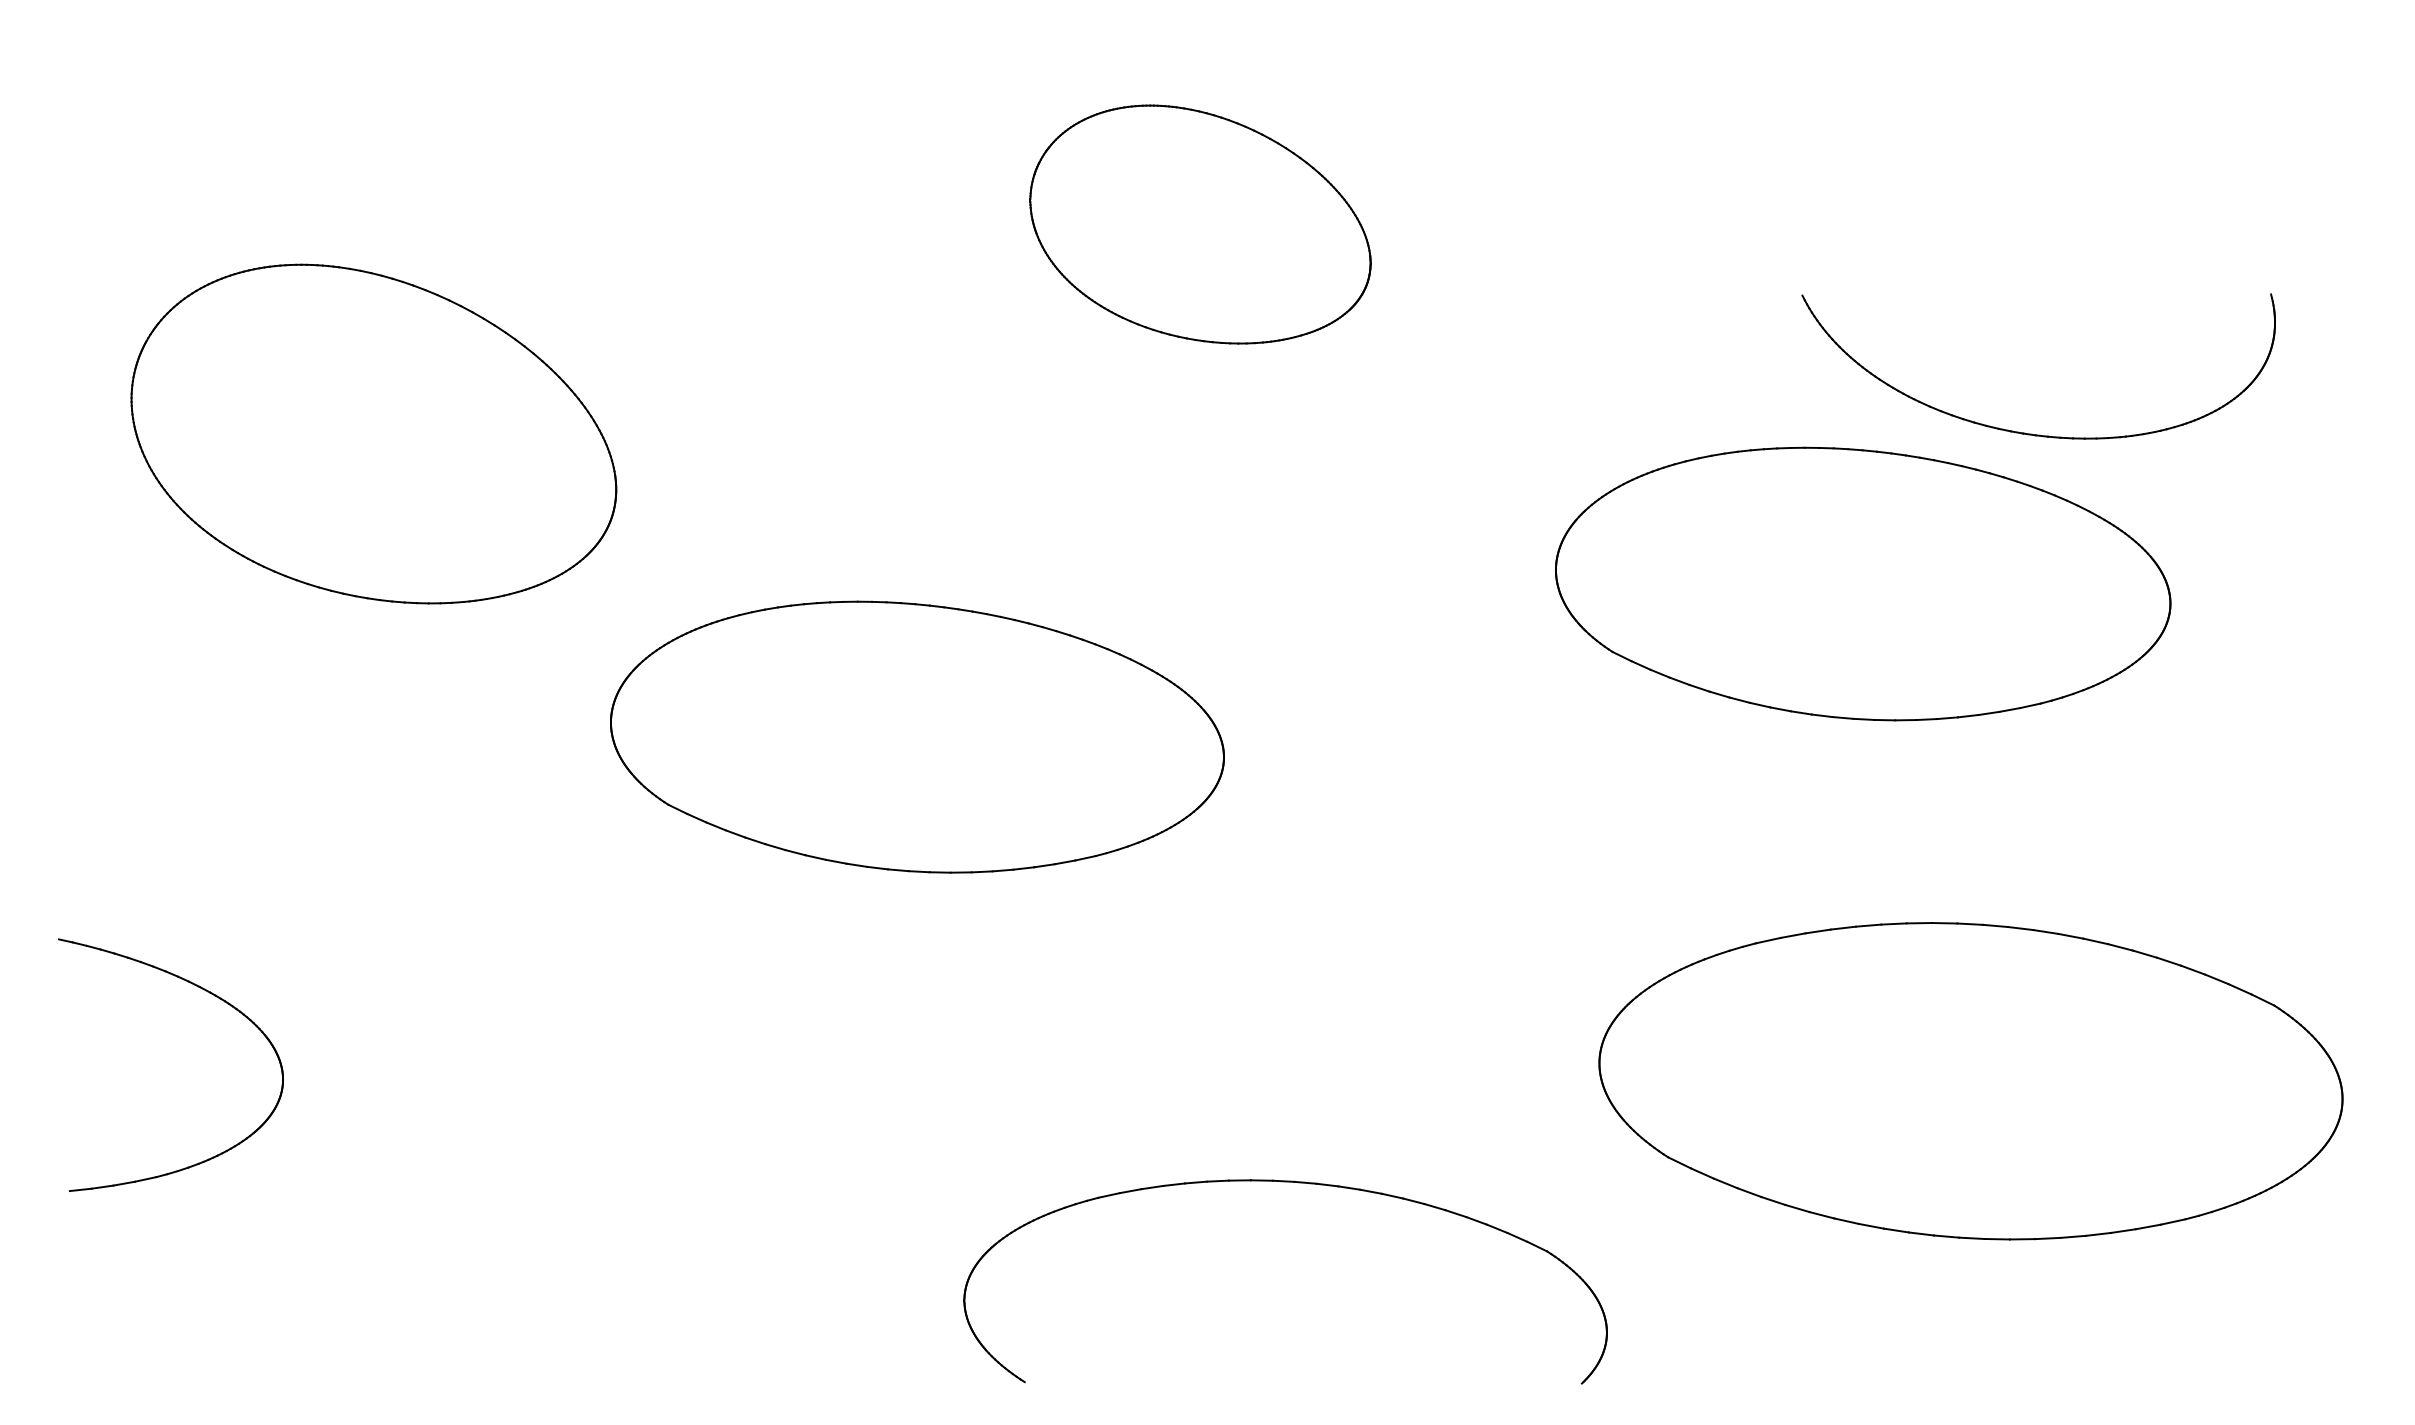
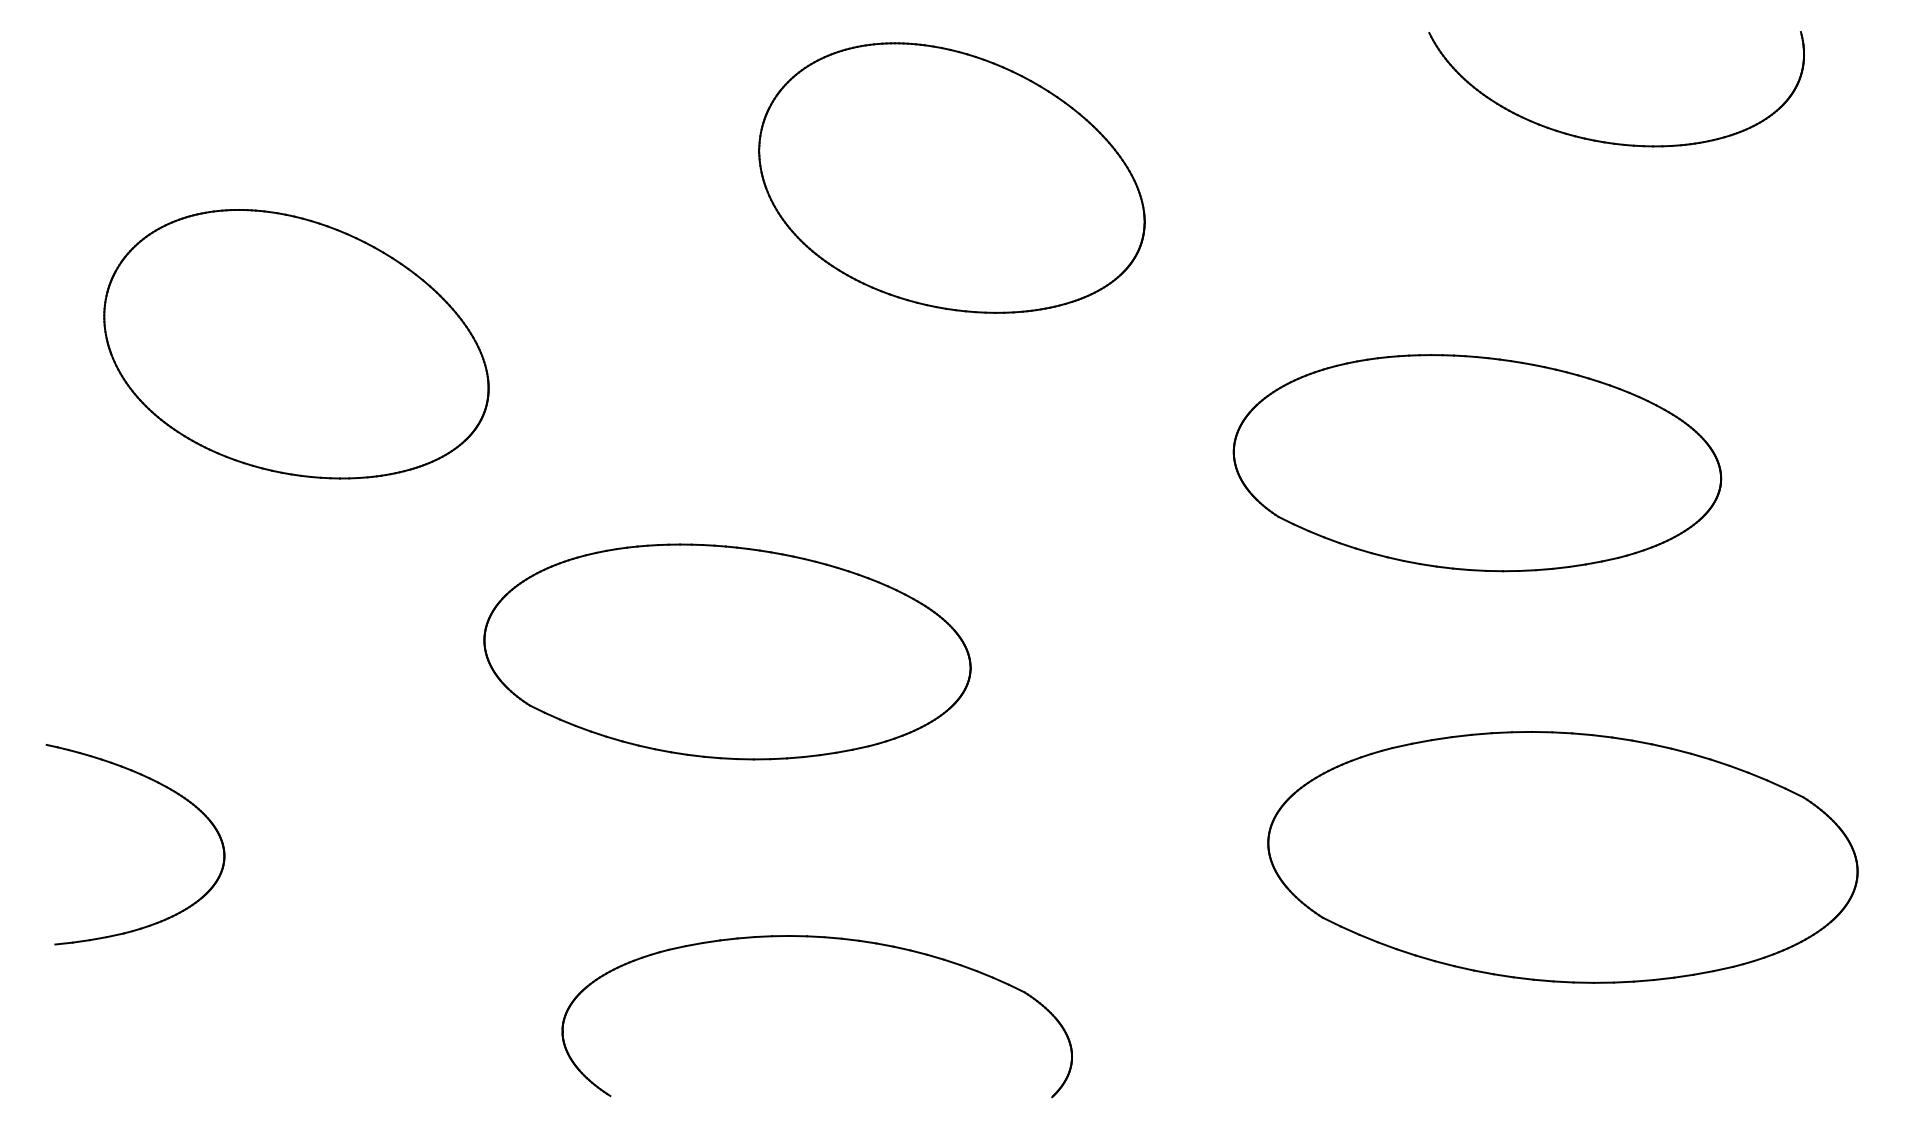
part: (1200, 224) -> (951, 178), size x1.43
part: (2031, 433) -> (1610, 142), moved
part: (917, 736) -> (727, 651), moved
part: (1298, 1183) -> (827, 938), moved

